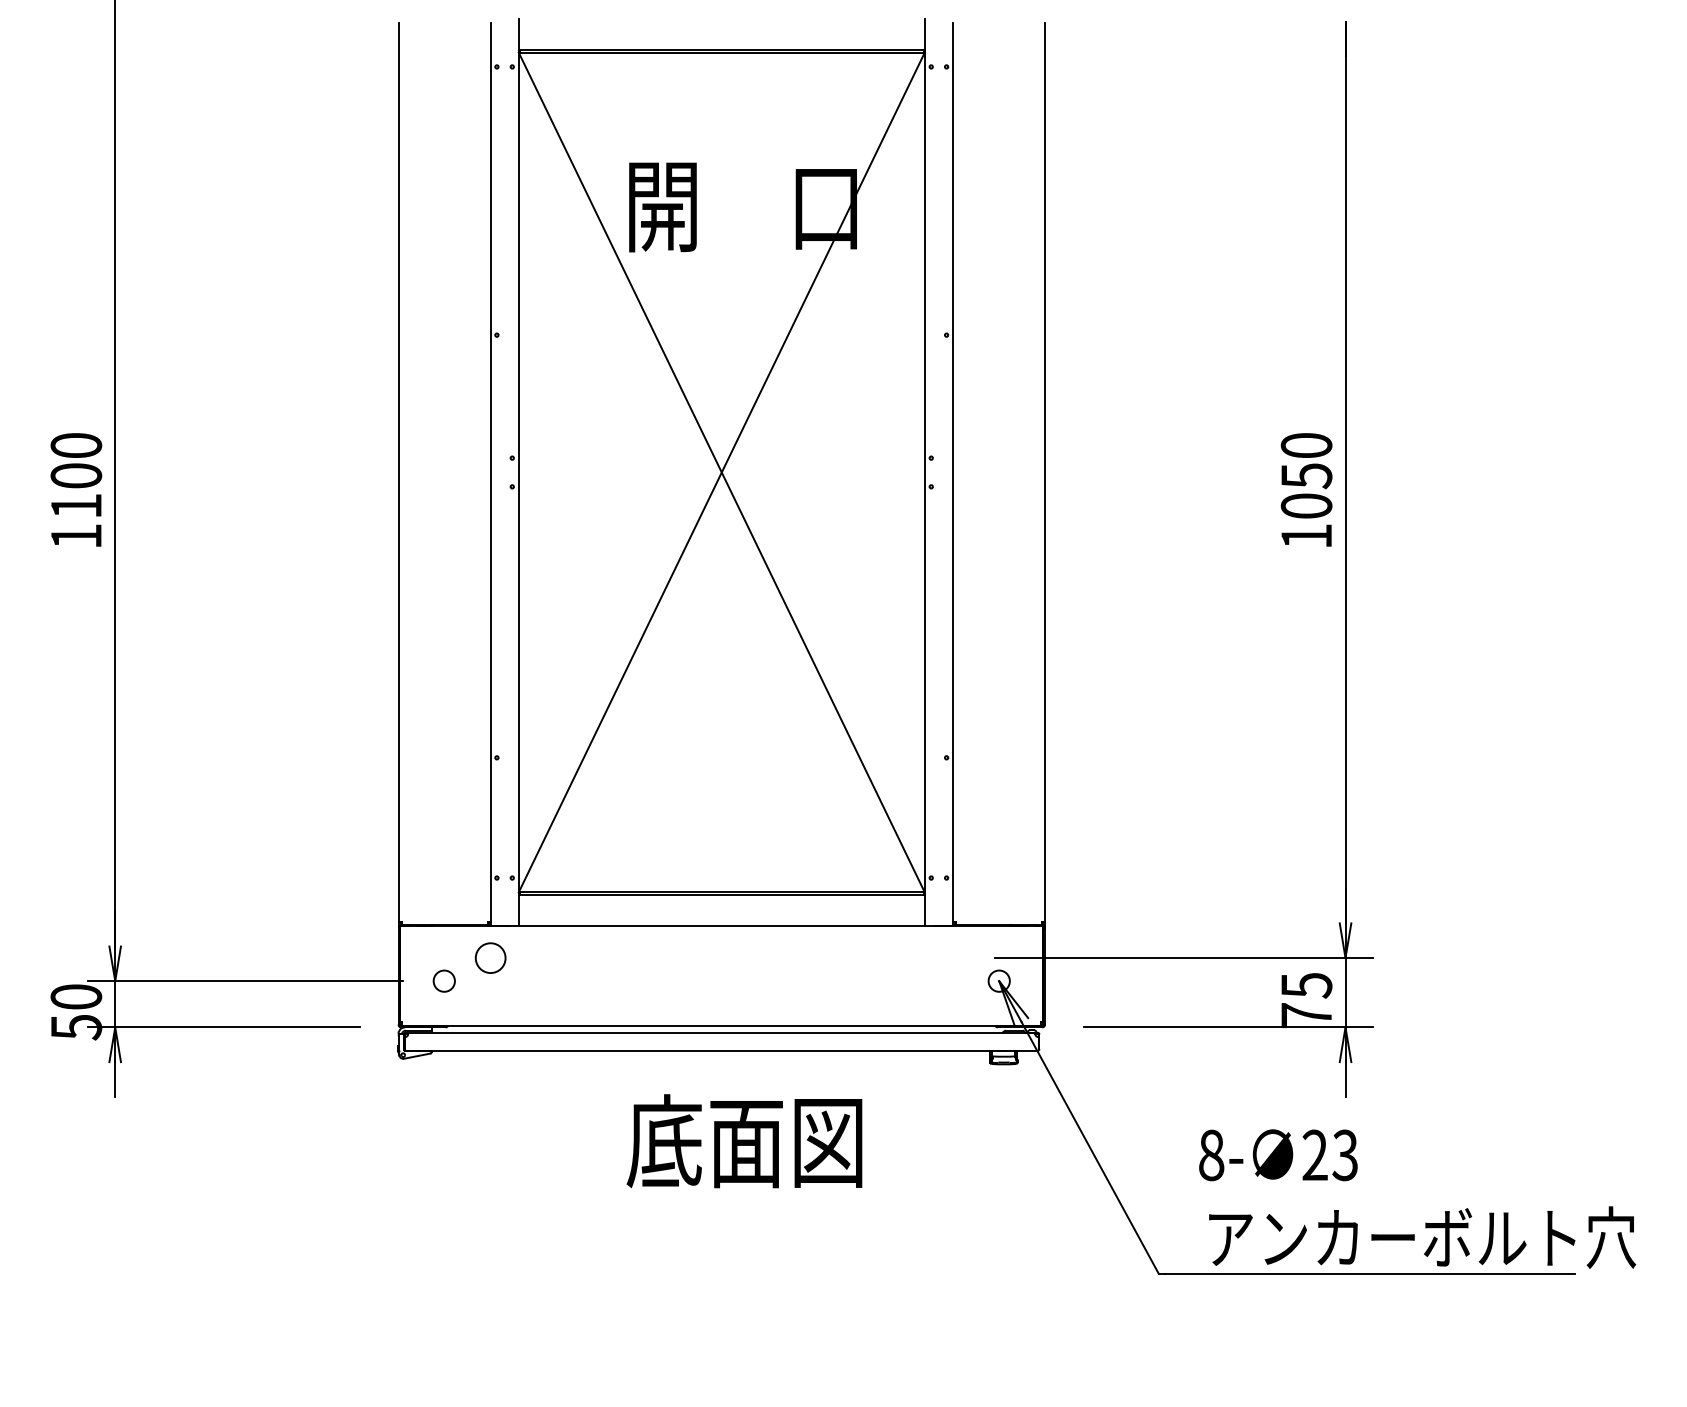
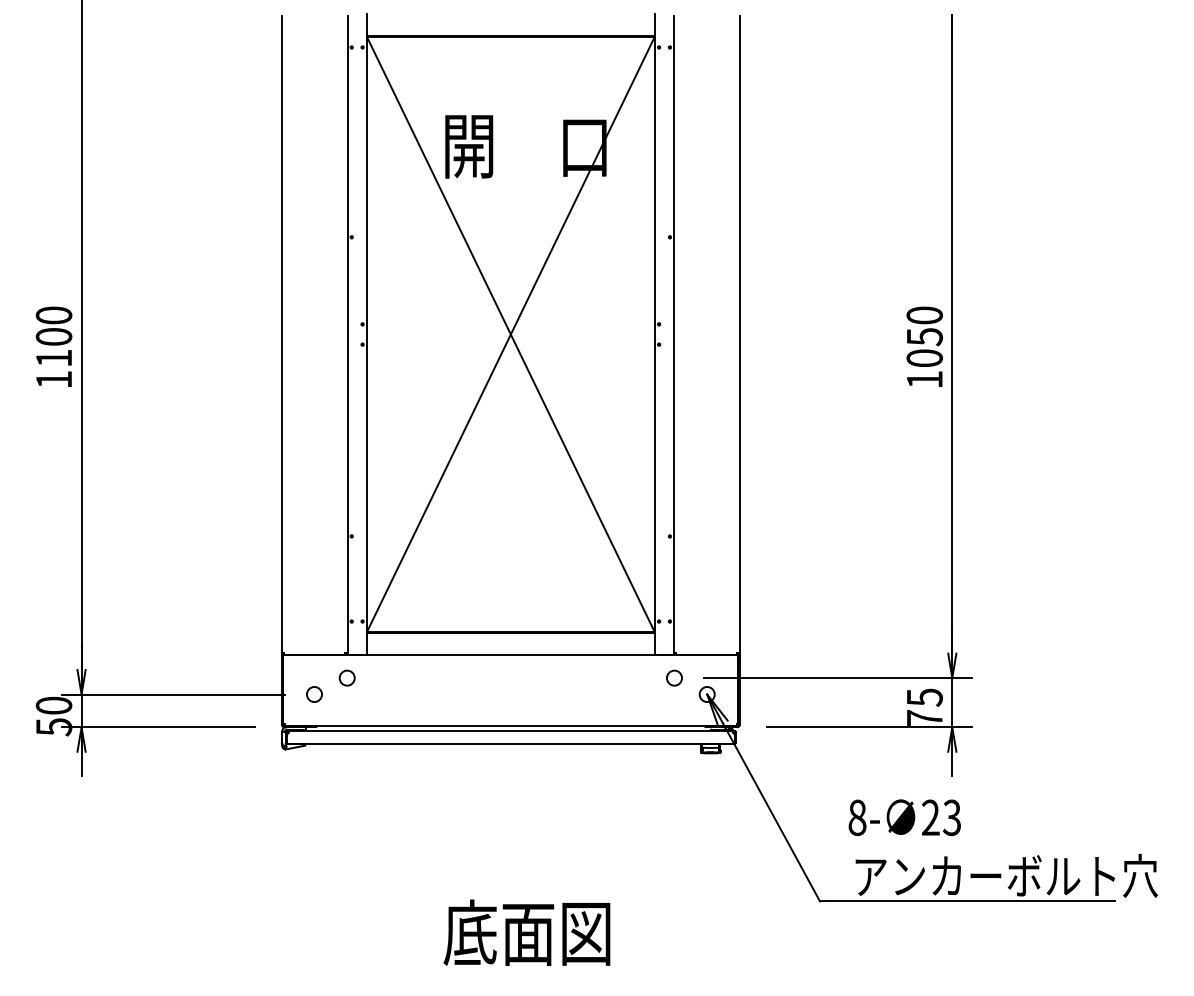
circle: (489, 957) -> (346, 677), size x0.71
circle: (953, 957) -> (674, 677), added
text: (743, 1140) -> (526, 932), moved

